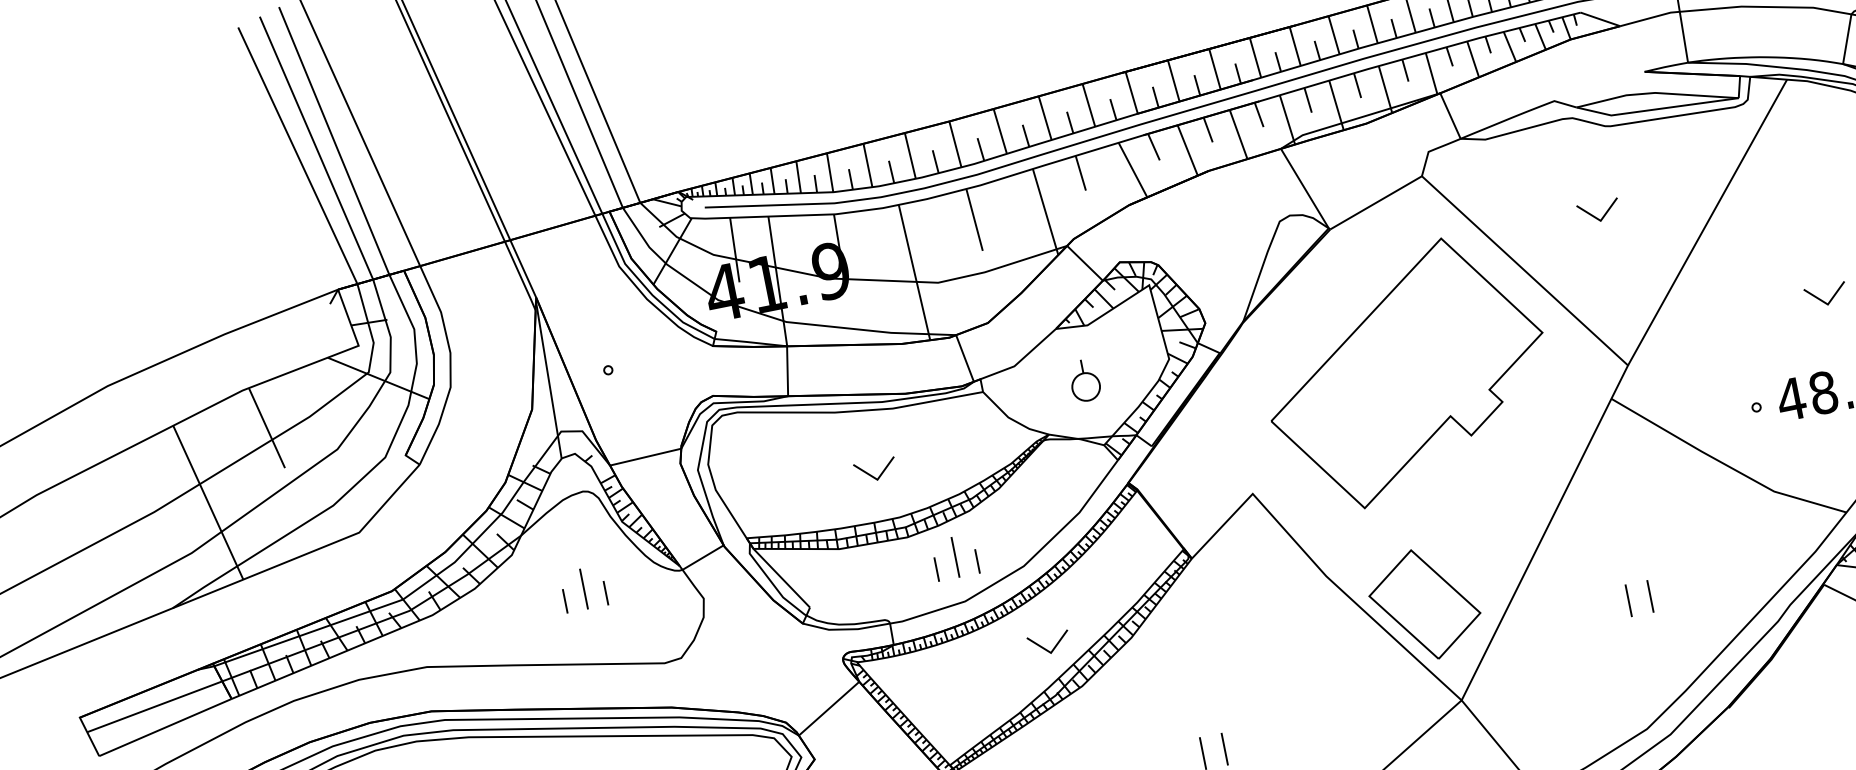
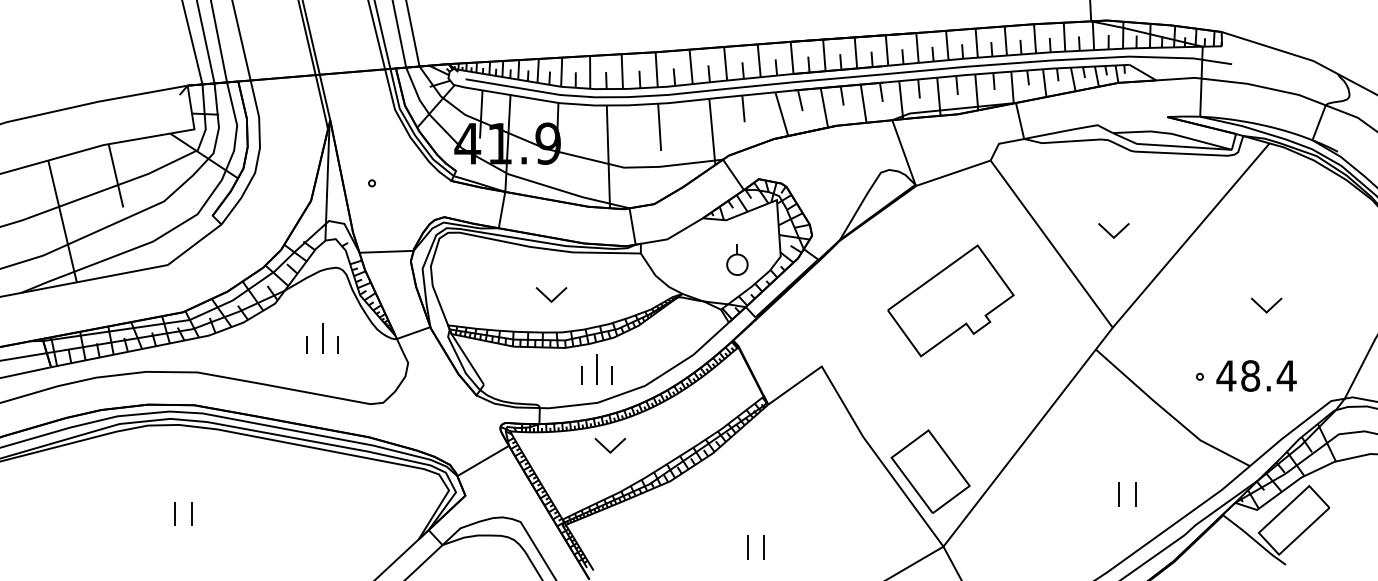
part: (1598, 211) -> (1113, 230), moved
part: (1405, 372) -> (950, 300), size x0.6
part: (1084, 379) -> (737, 259), moved
part: (1629, 600) -> (1119, 494), moved
part: (1048, 643) -> (609, 445), moved

